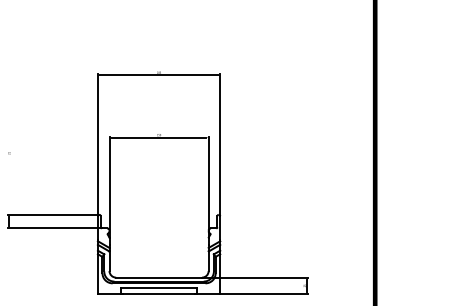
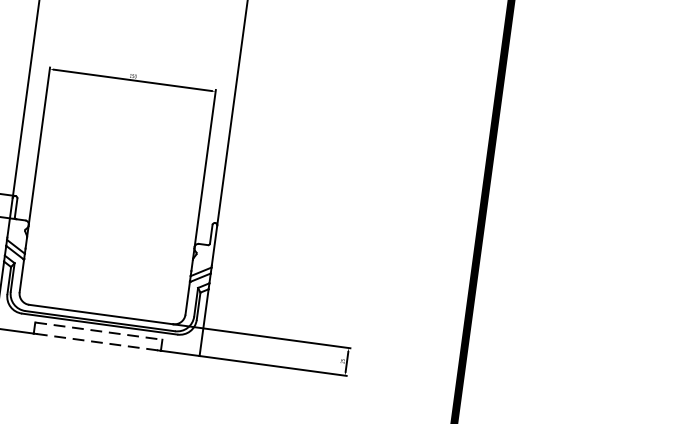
line: (159, 287) -> (99, 331), solid -> dashed
line: (158, 294) -> (96, 342), solid -> dashed

